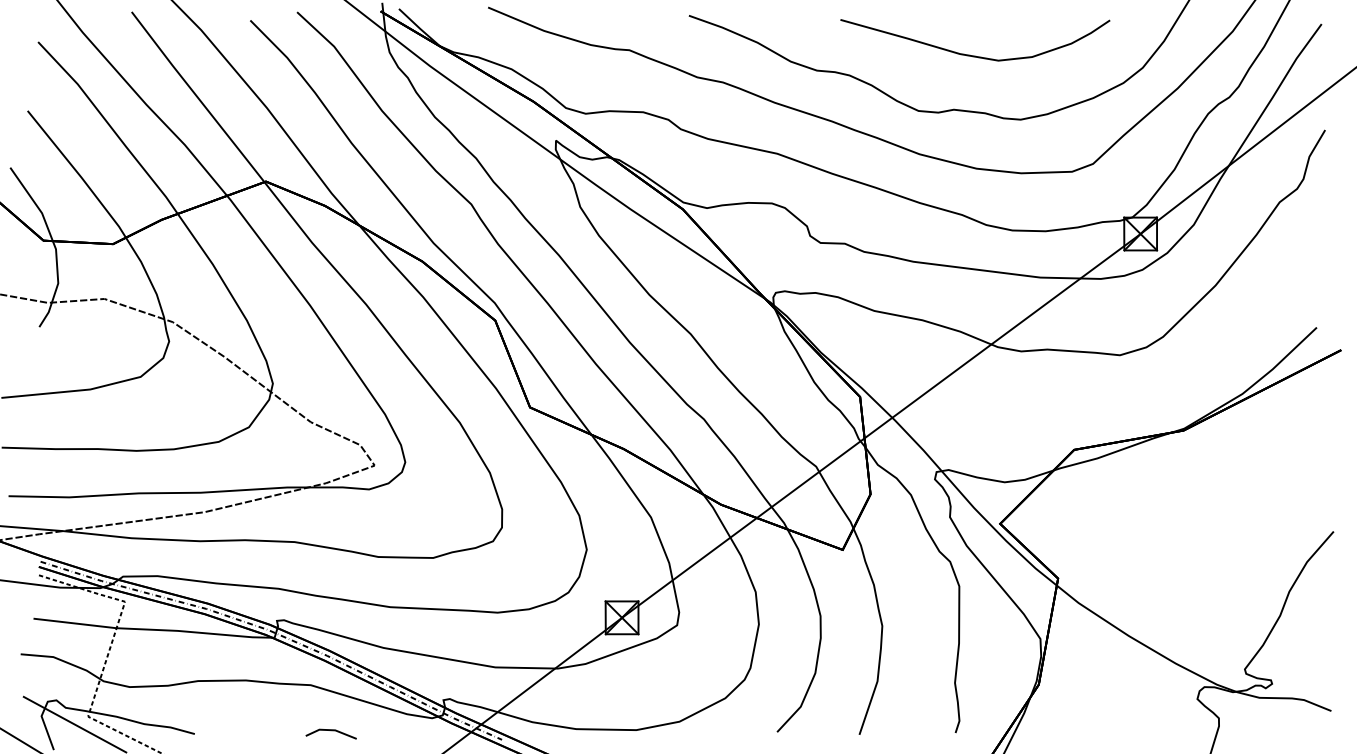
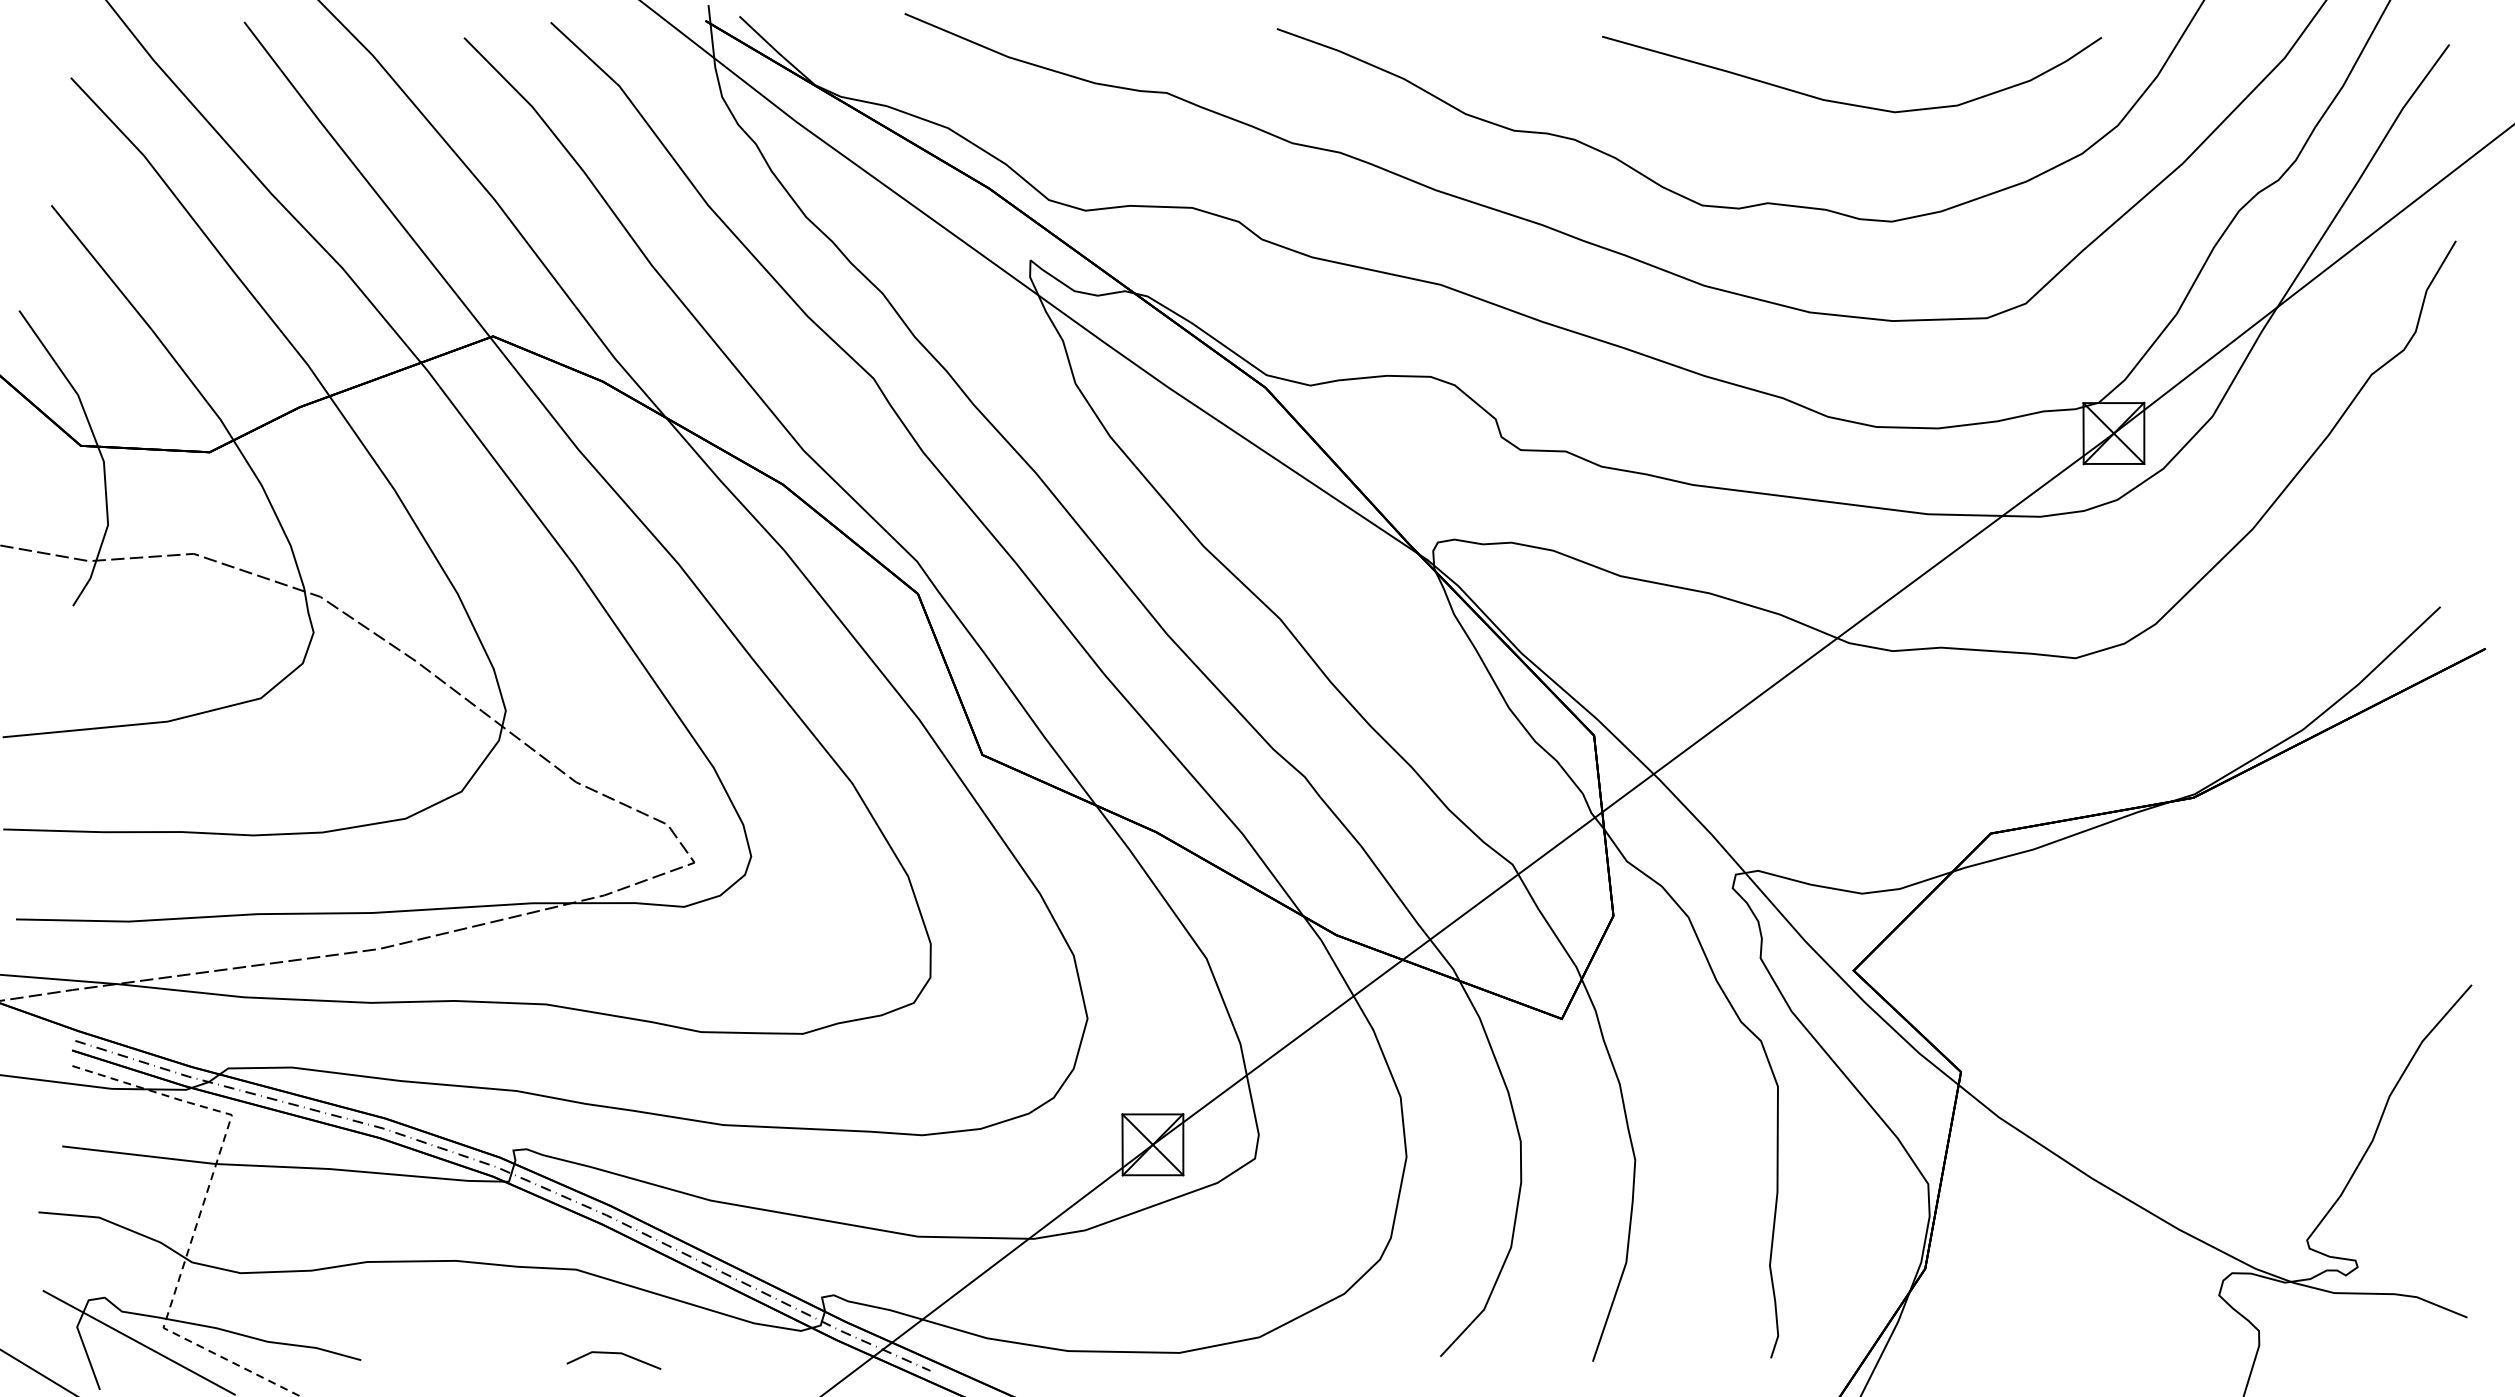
curve: (970, 54) -> (1843, 100), moved

